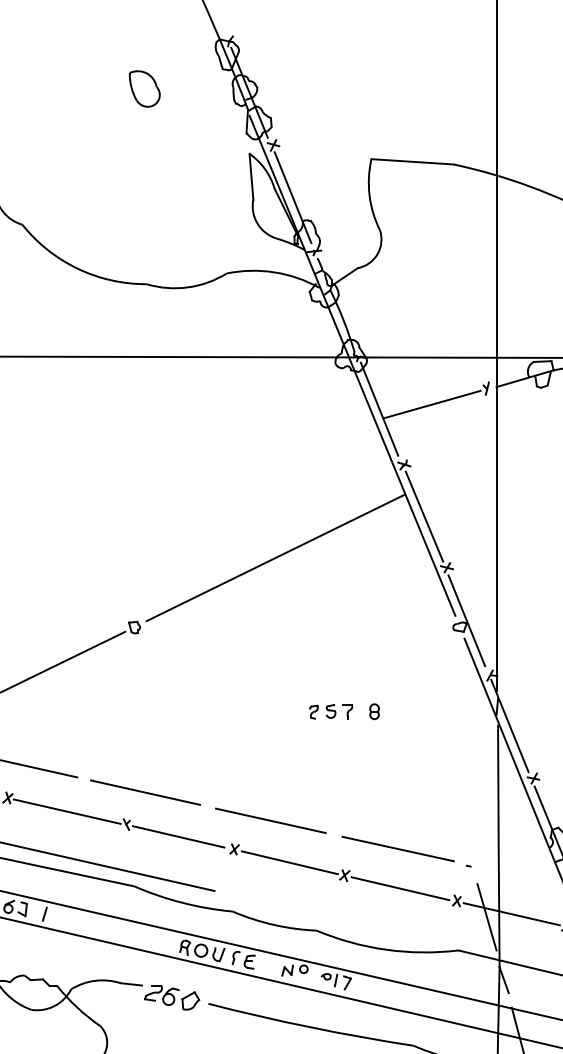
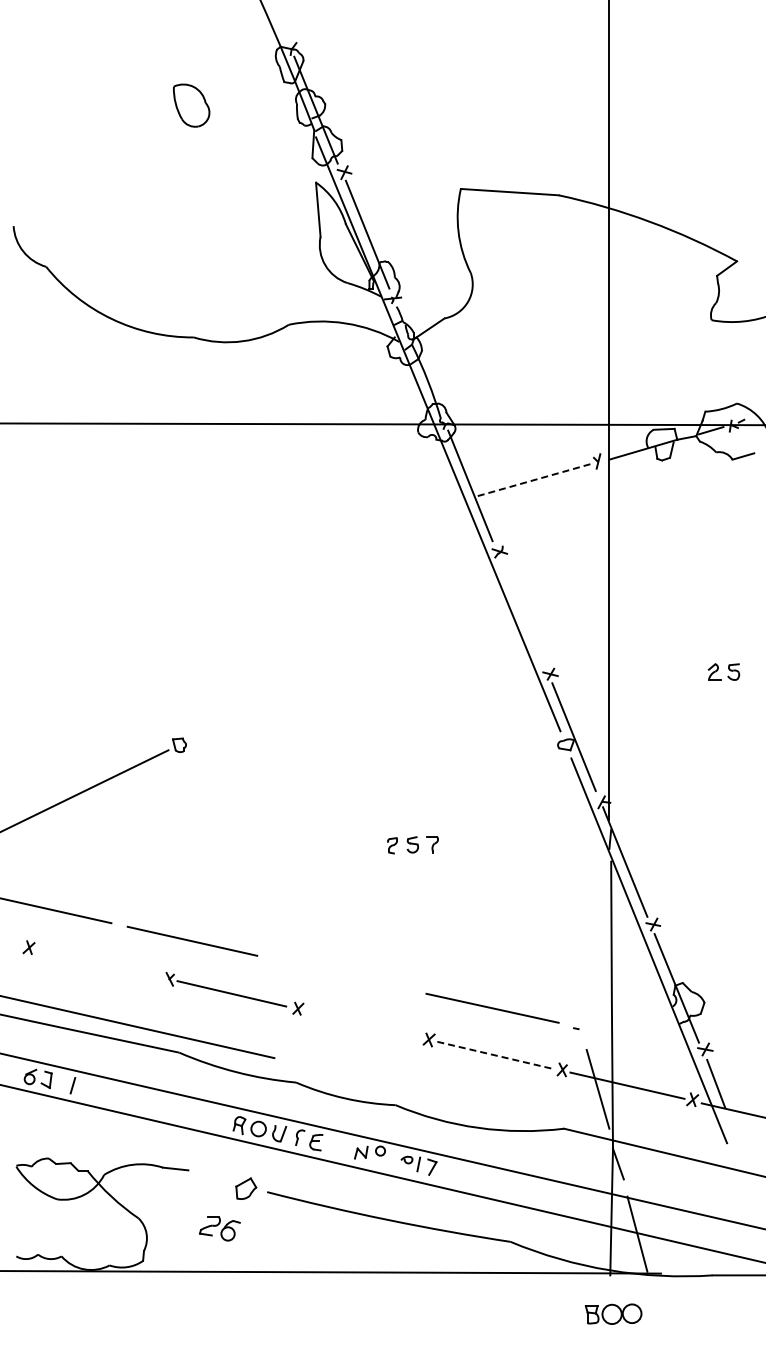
line: (431, 404) -> (532, 480), solid -> dashed
line: (424, 516) -> (523, 613), removed
line: (275, 557) -> (346, 662), removed
part: (374, 711) -> (464, 844), removed
line: (67, 811) -> (99, 963), removed
line: (271, 820) -> (341, 974), removed
line: (289, 862) -> (363, 1024), removed
line: (400, 888) -> (495, 1055), solid -> dashed
part: (161, 994) -> (219, 1228), moved

